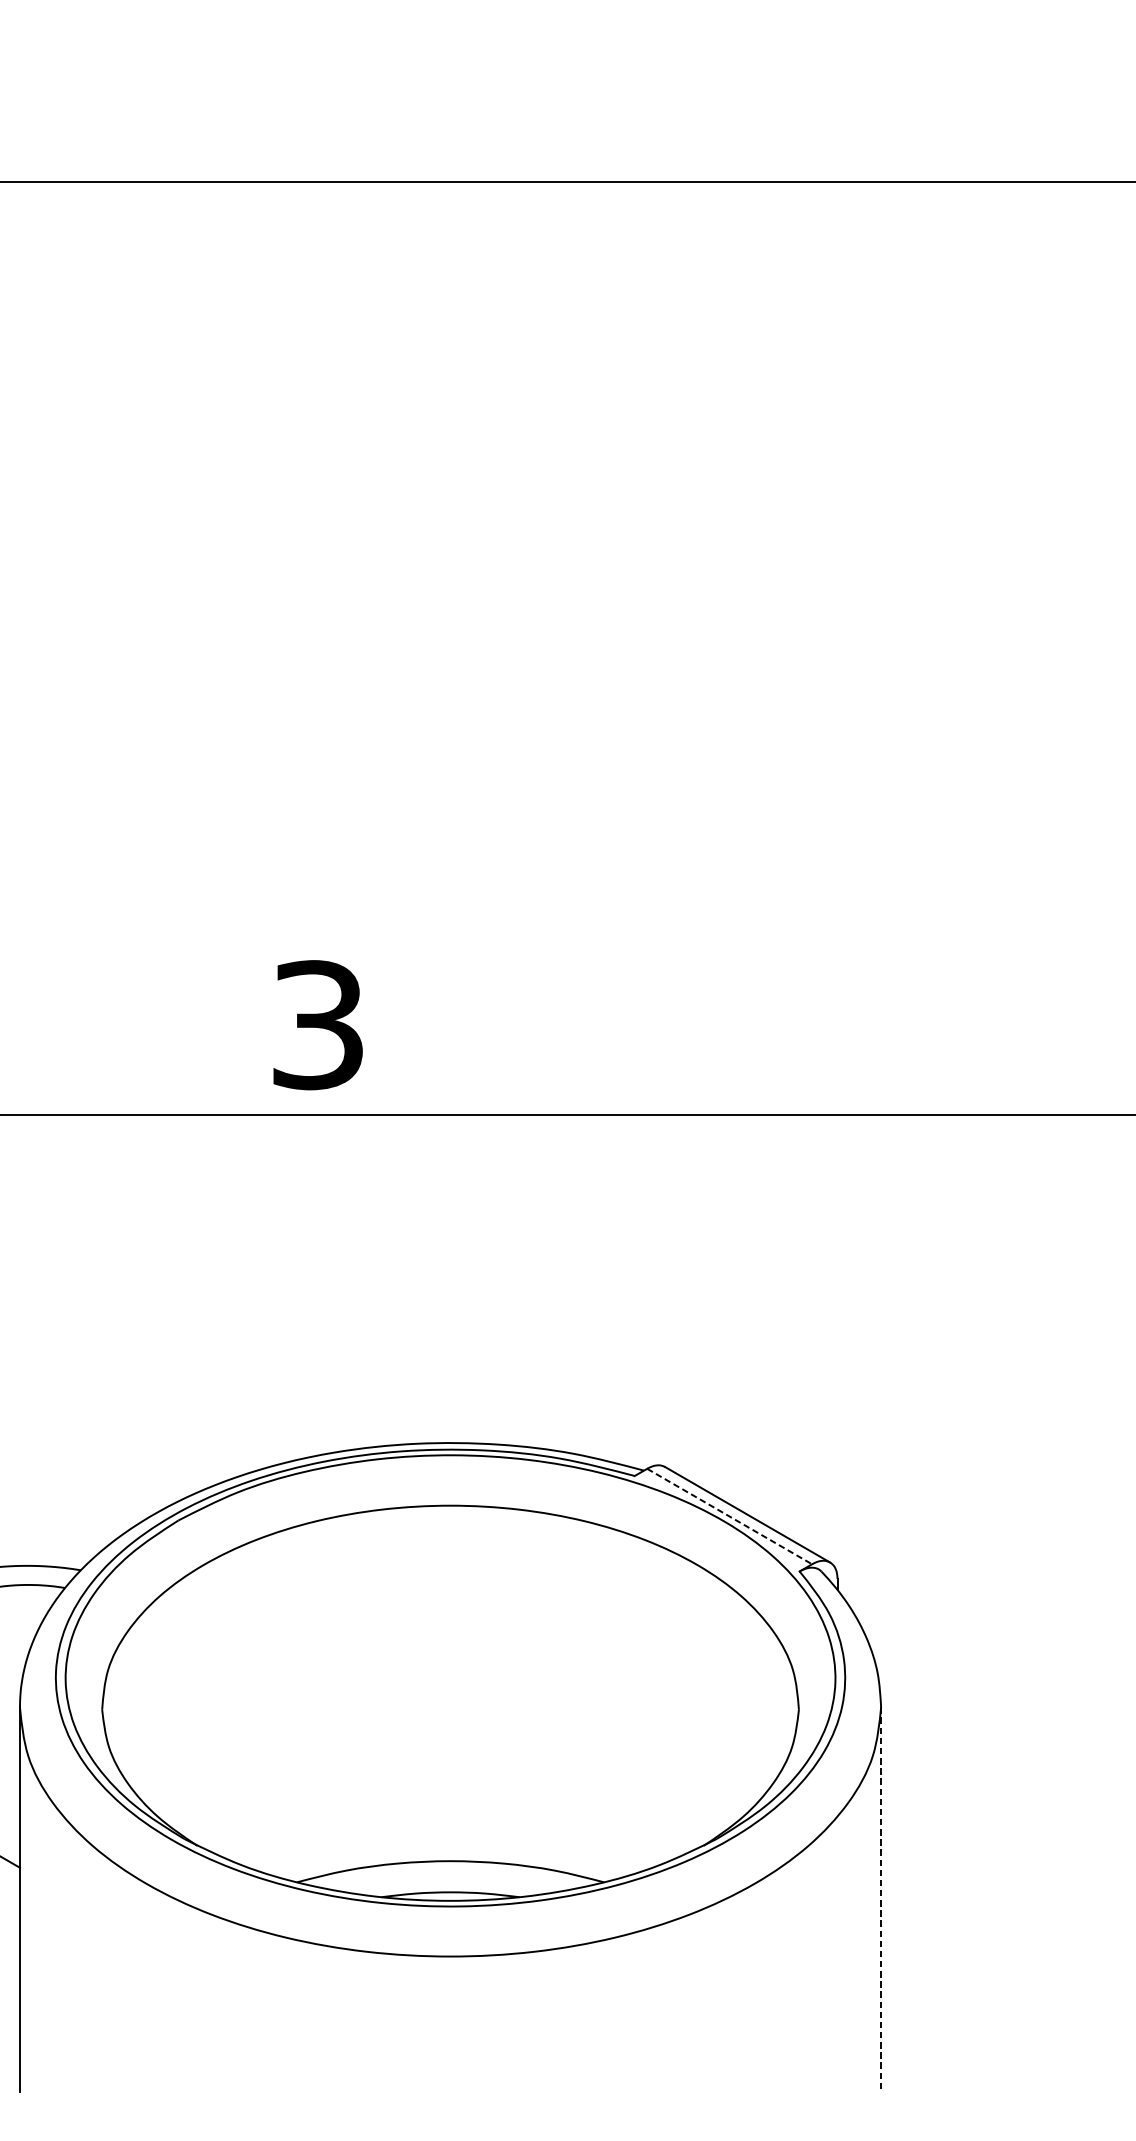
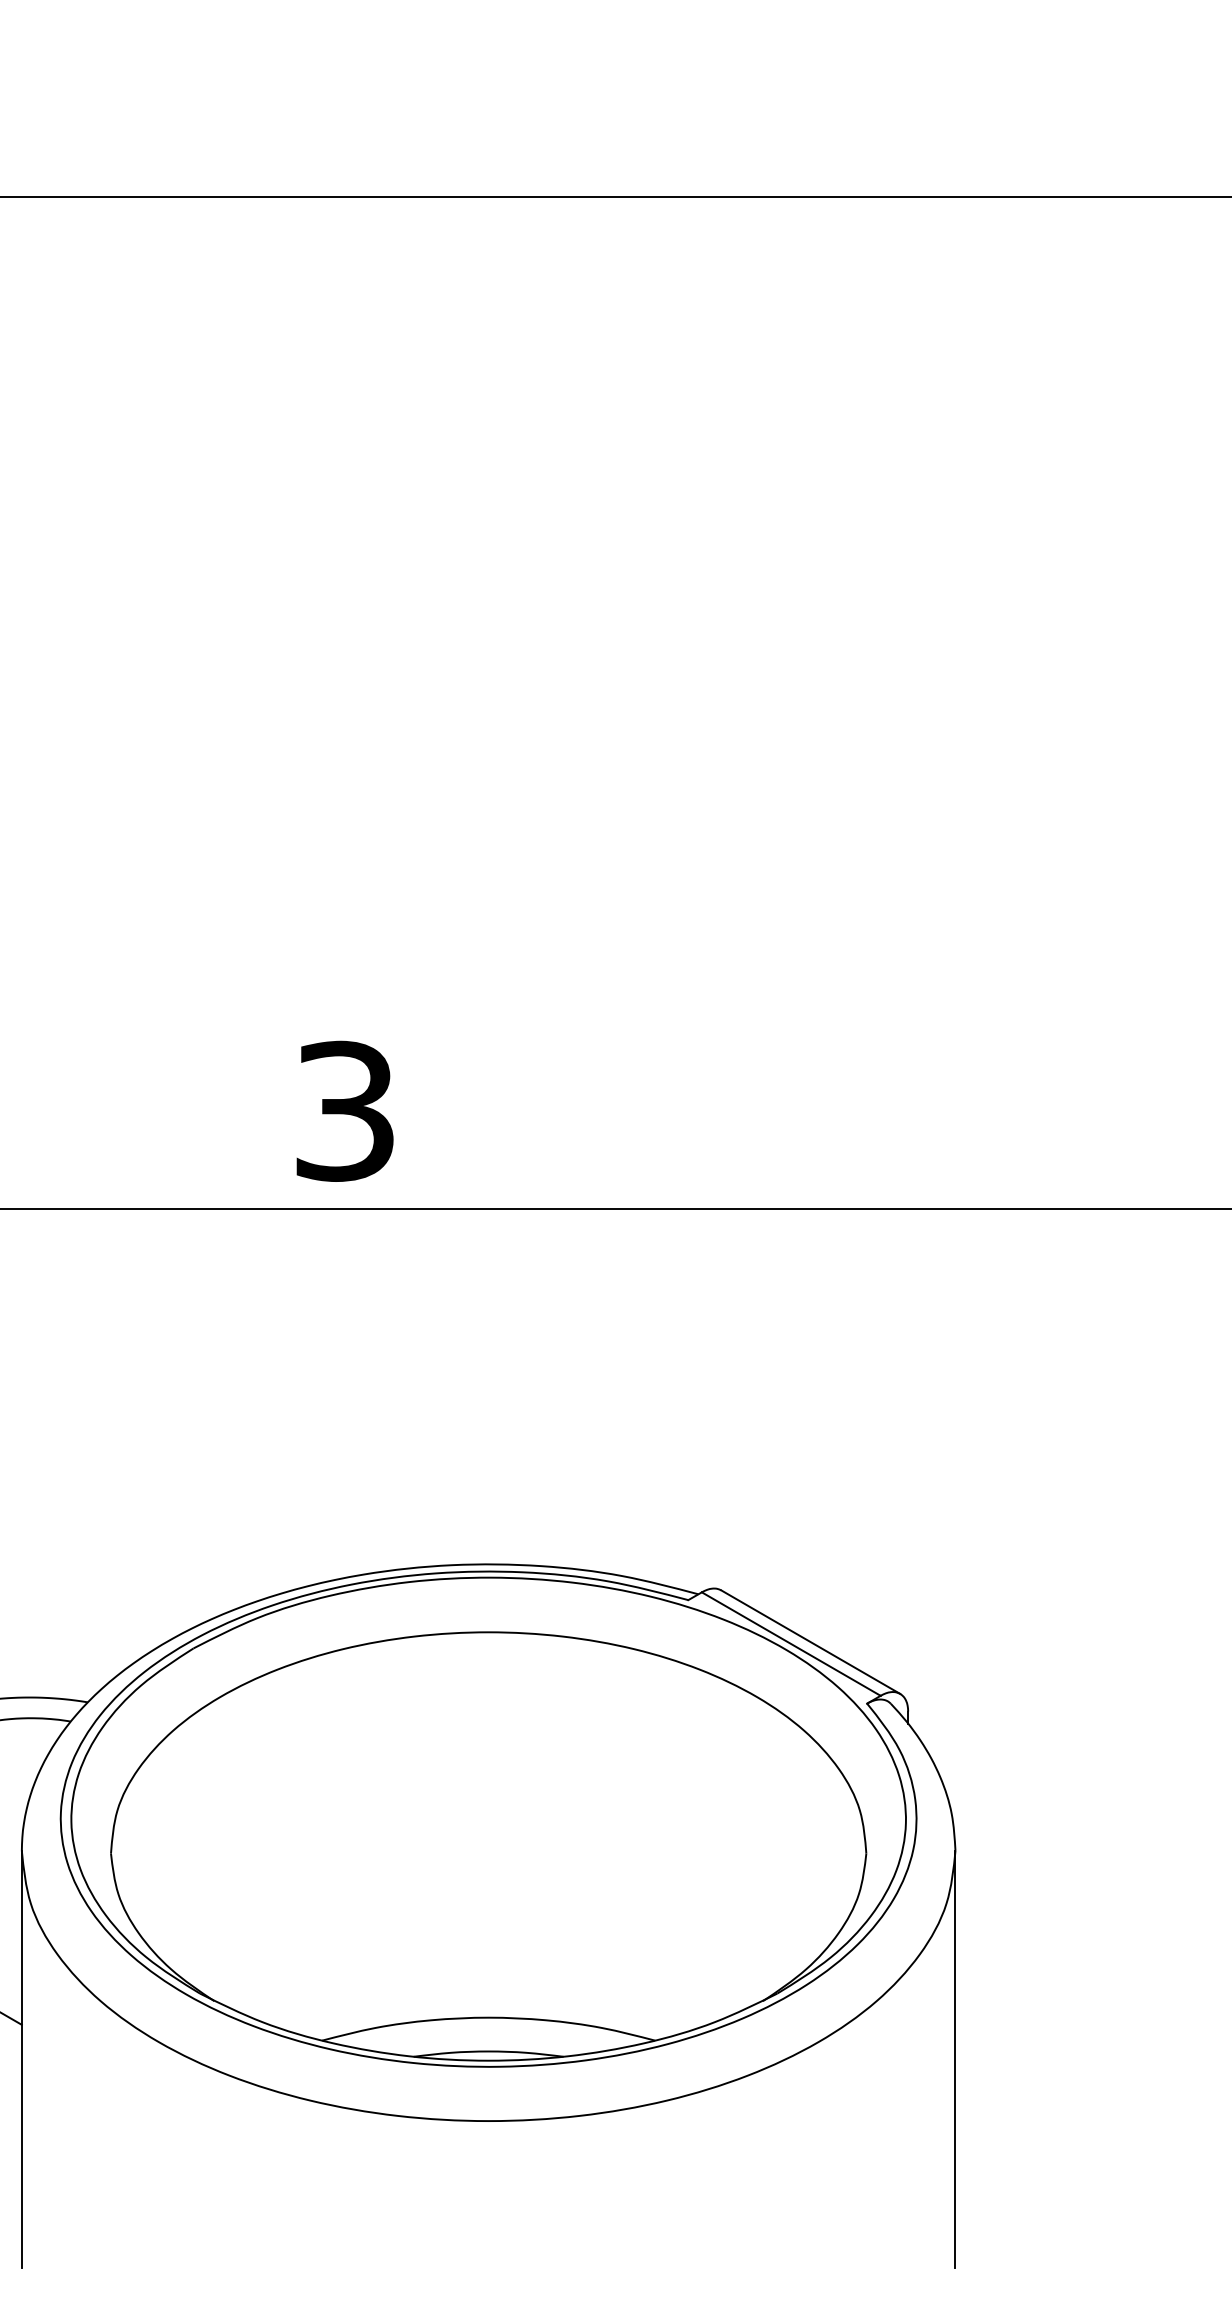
line: (729, 1516) -> (791, 1644), dashed -> solid
line: (881, 1899) -> (955, 2059), dashed -> solid

